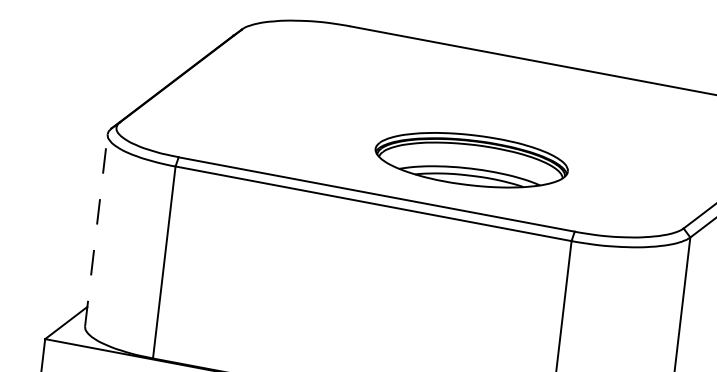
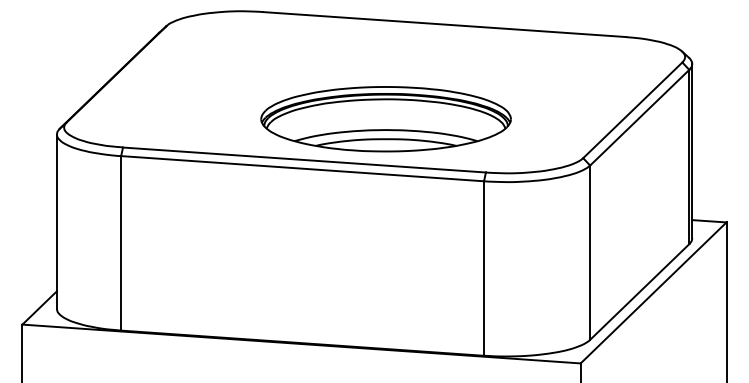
part: (471, 160) -> (385, 119), size x1.43
line: (95, 230) -> (56, 221), dashed -> solid

